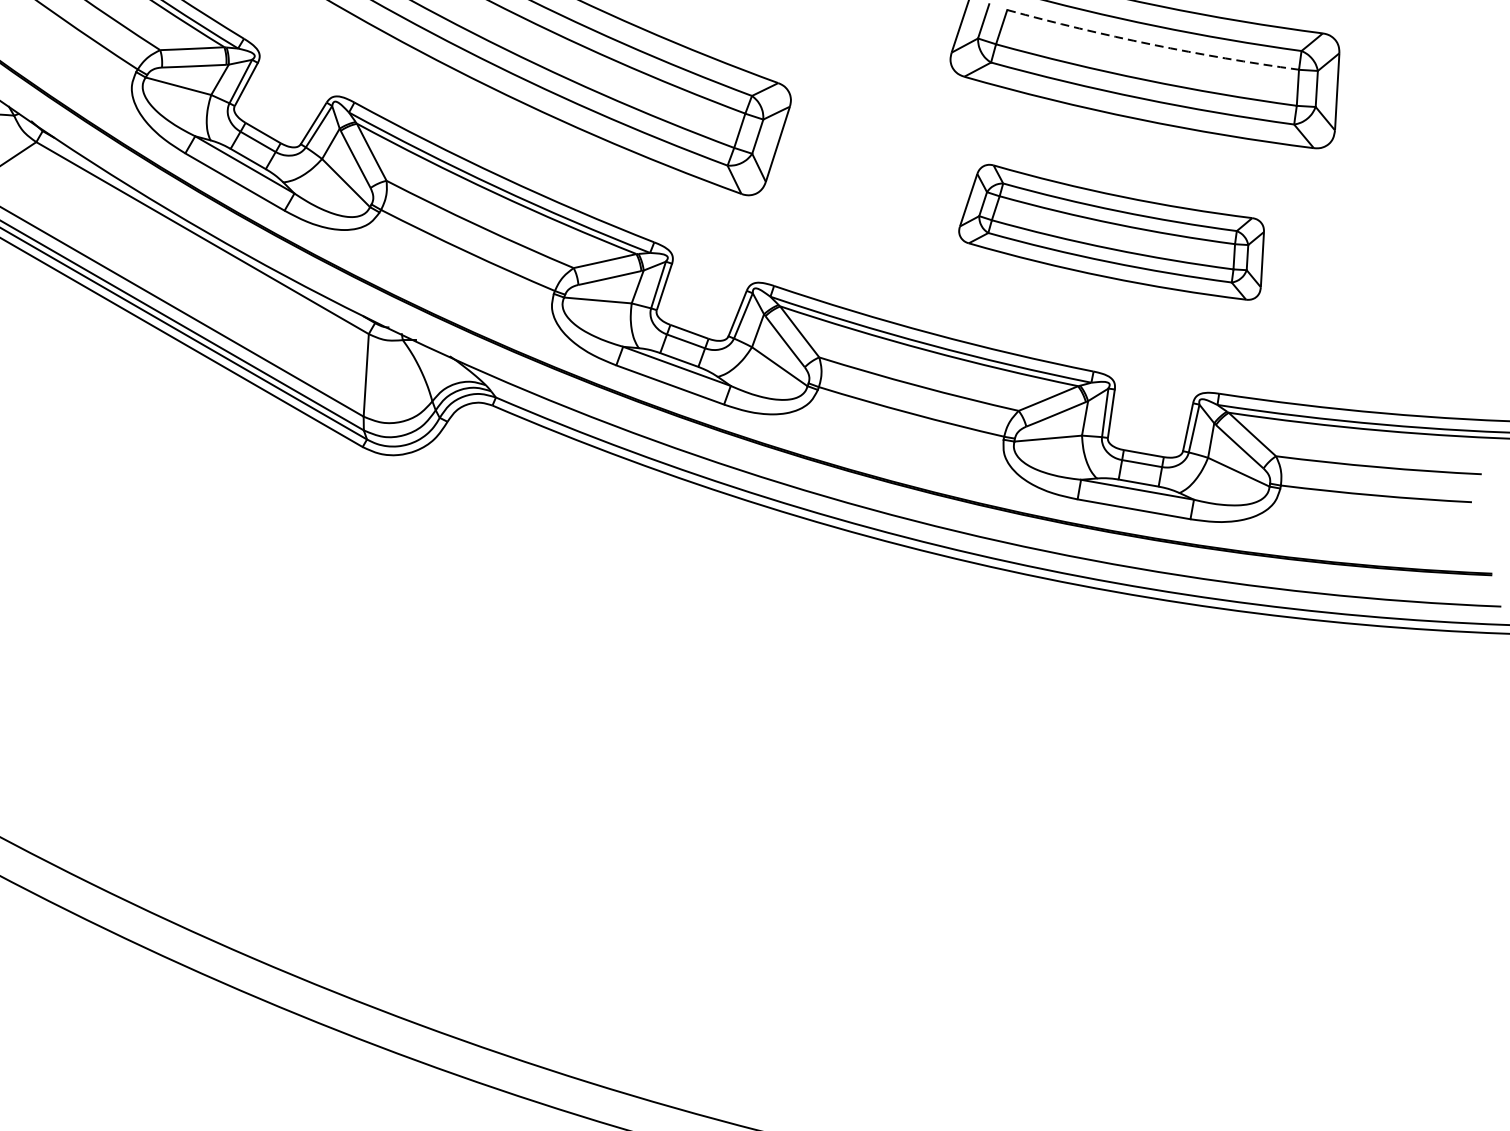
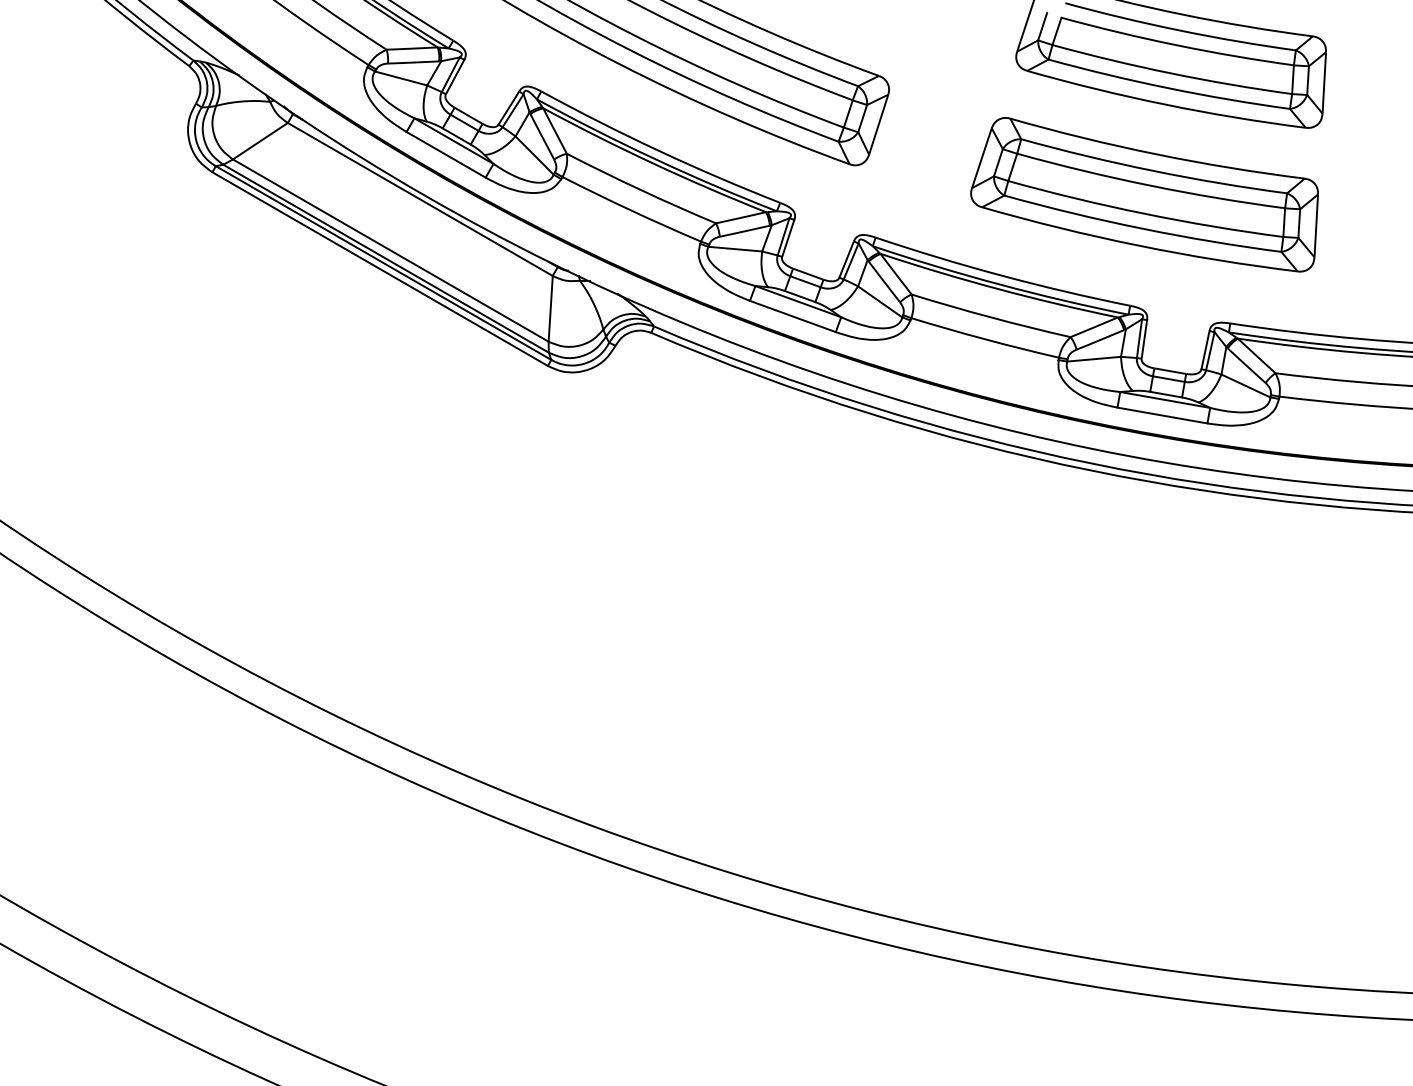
arc: (1151, 44) -> (1176, 45), dashed -> solid
part: (1111, 231) -> (1144, 194), size x1.43

